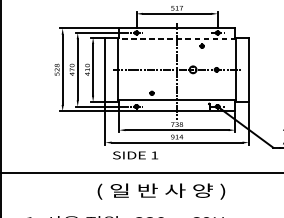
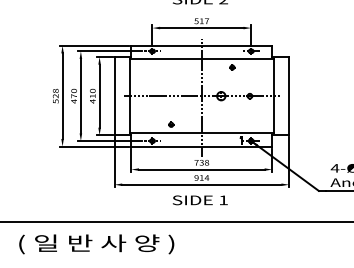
line: (176, 38) -> (201, 58), dashed -> solid
text: (134, 155) -> (199, 200), moved
text: (161, 191) -> (96, 244), moved

